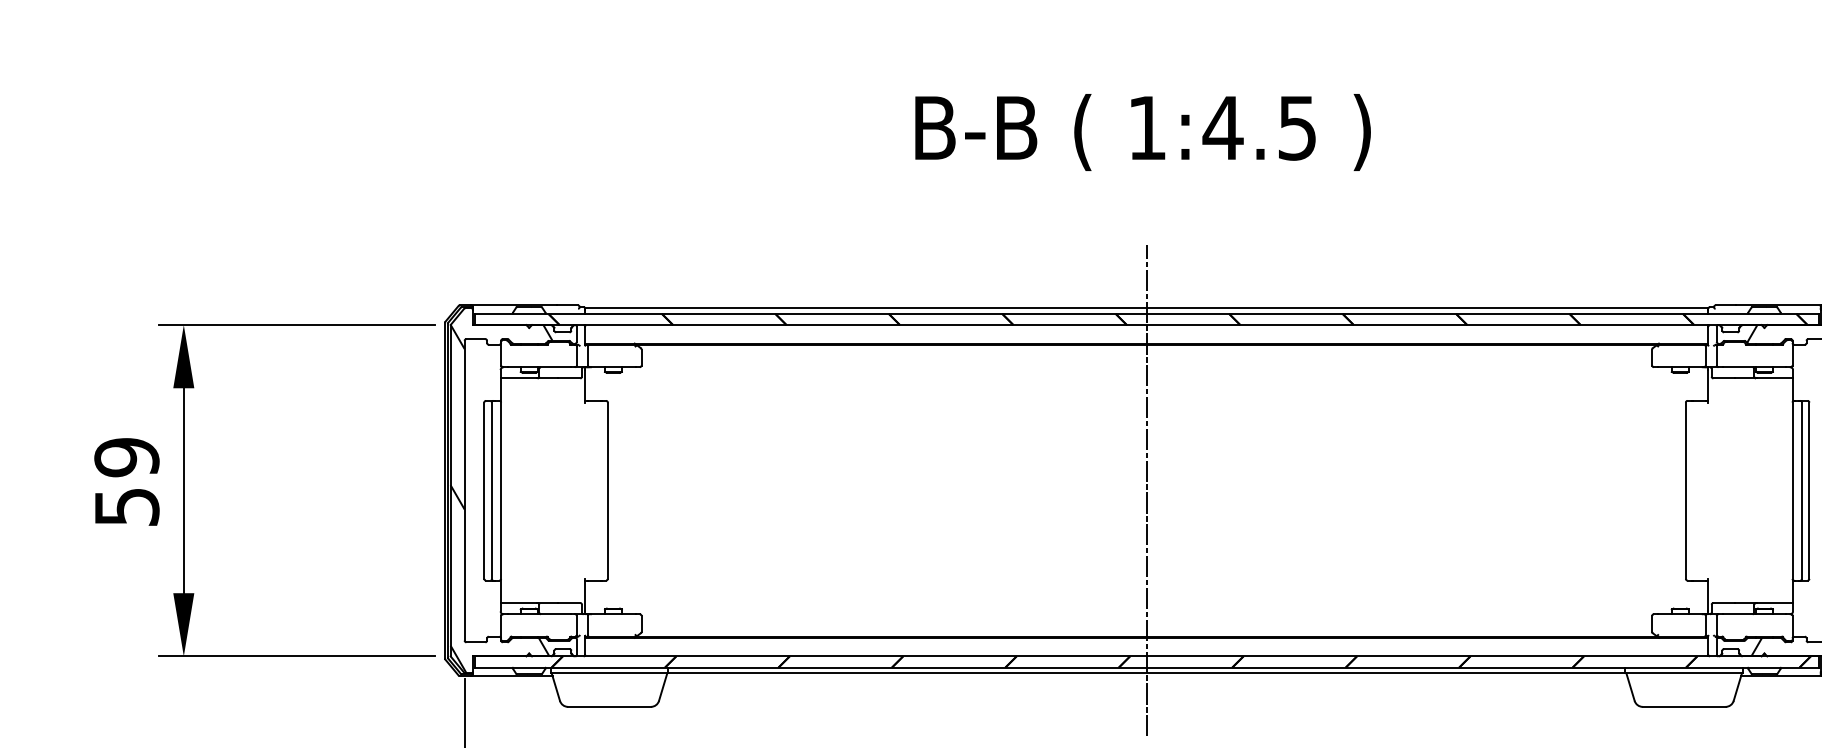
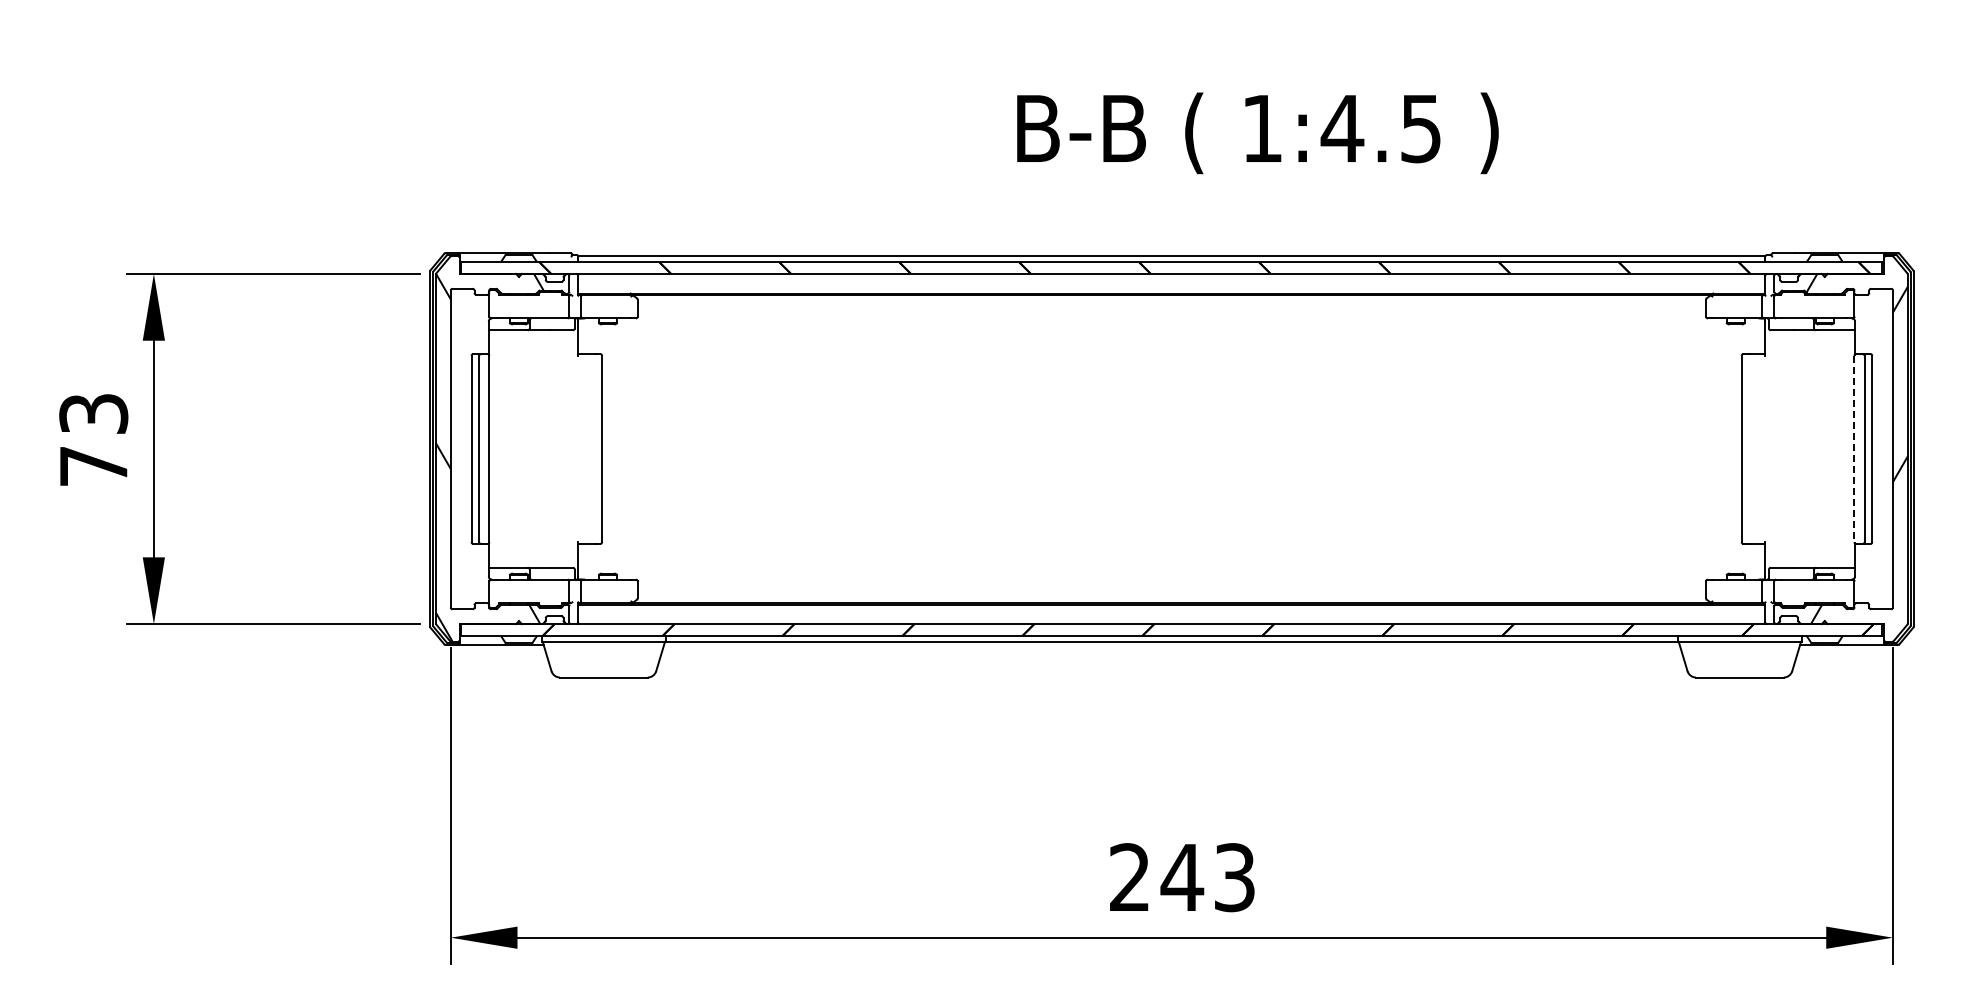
text: (1142, 132) -> (1257, 133), moved
text: (126, 481) -> (93, 439), 59 -> 73
line: (1146, 490) -> (1171, 448), removed
line: (1792, 491) -> (1854, 449), solid -> dashed

